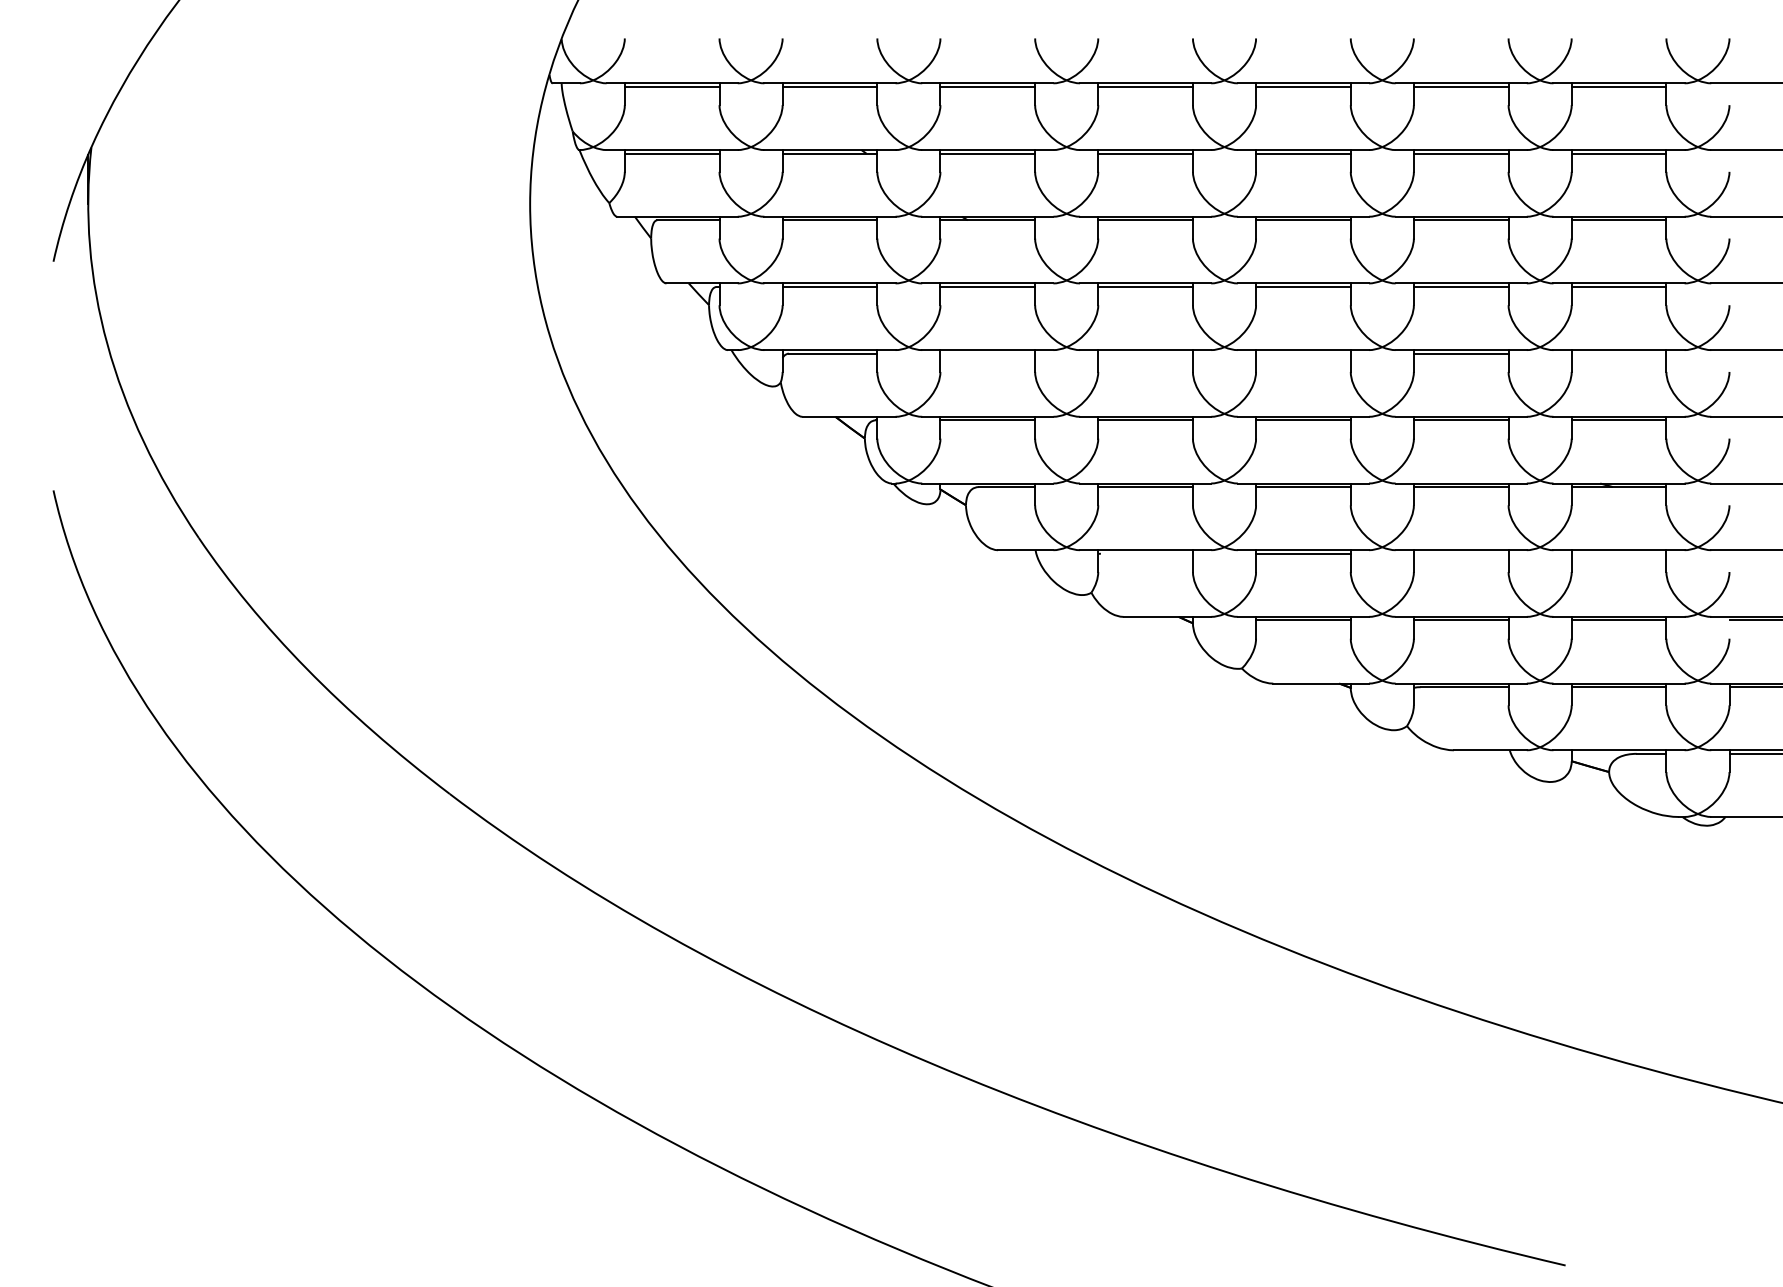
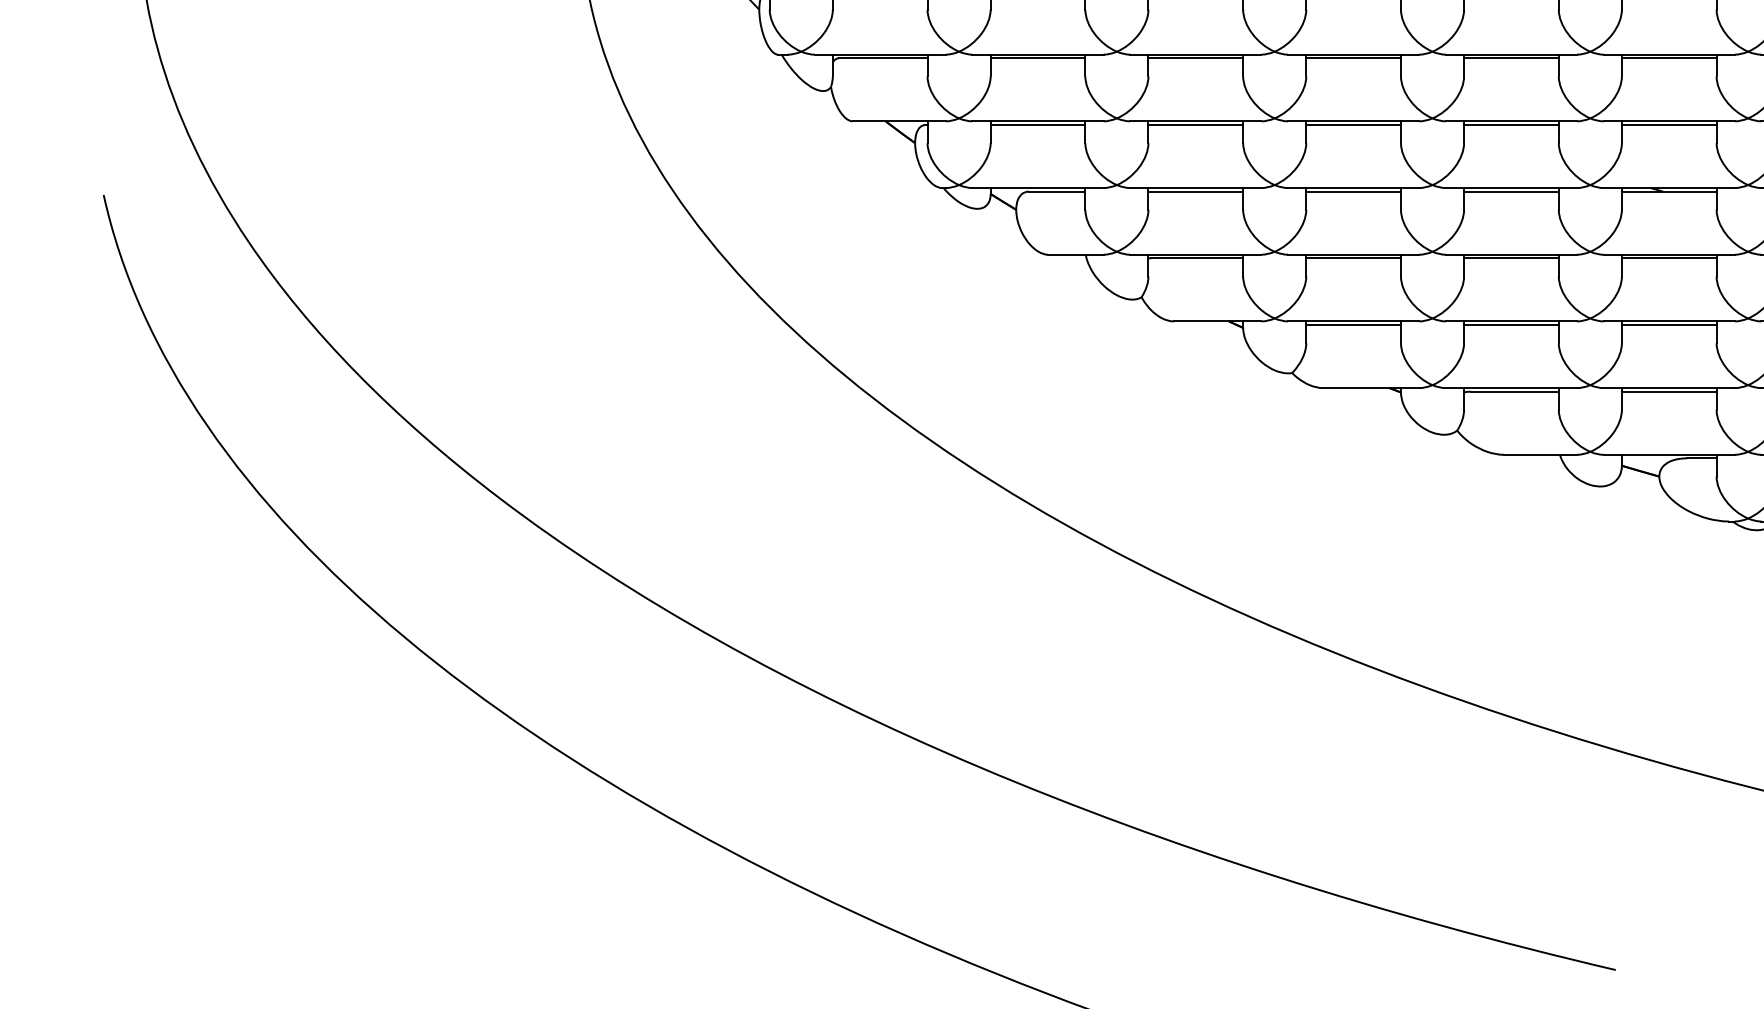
line: (987, 353) -> (1037, 58), added
line: (1145, 353) -> (1195, 58), added
line: (1303, 353) -> (1353, 58), added
line: (1618, 353) -> (1668, 58), added
line: (1146, 553) -> (1196, 258), added
line: (1460, 553) -> (1510, 258), added
line: (1618, 553) -> (1668, 258), added

